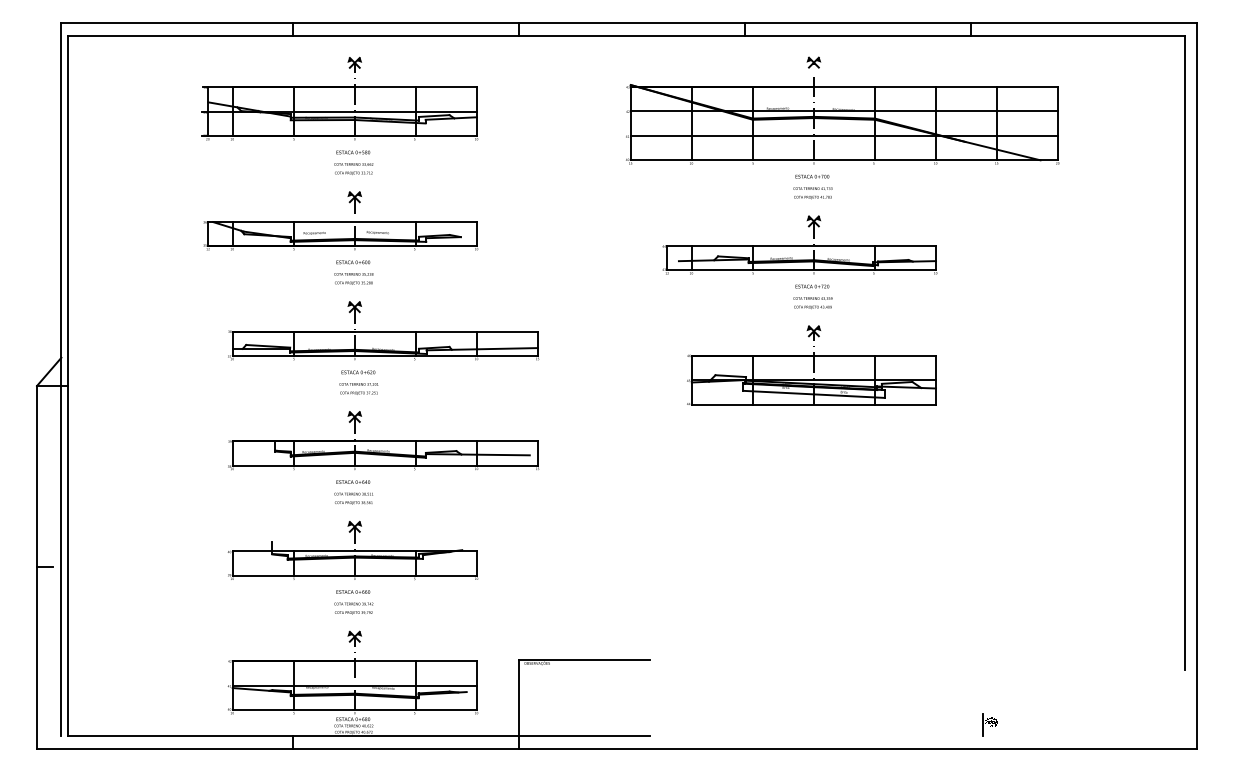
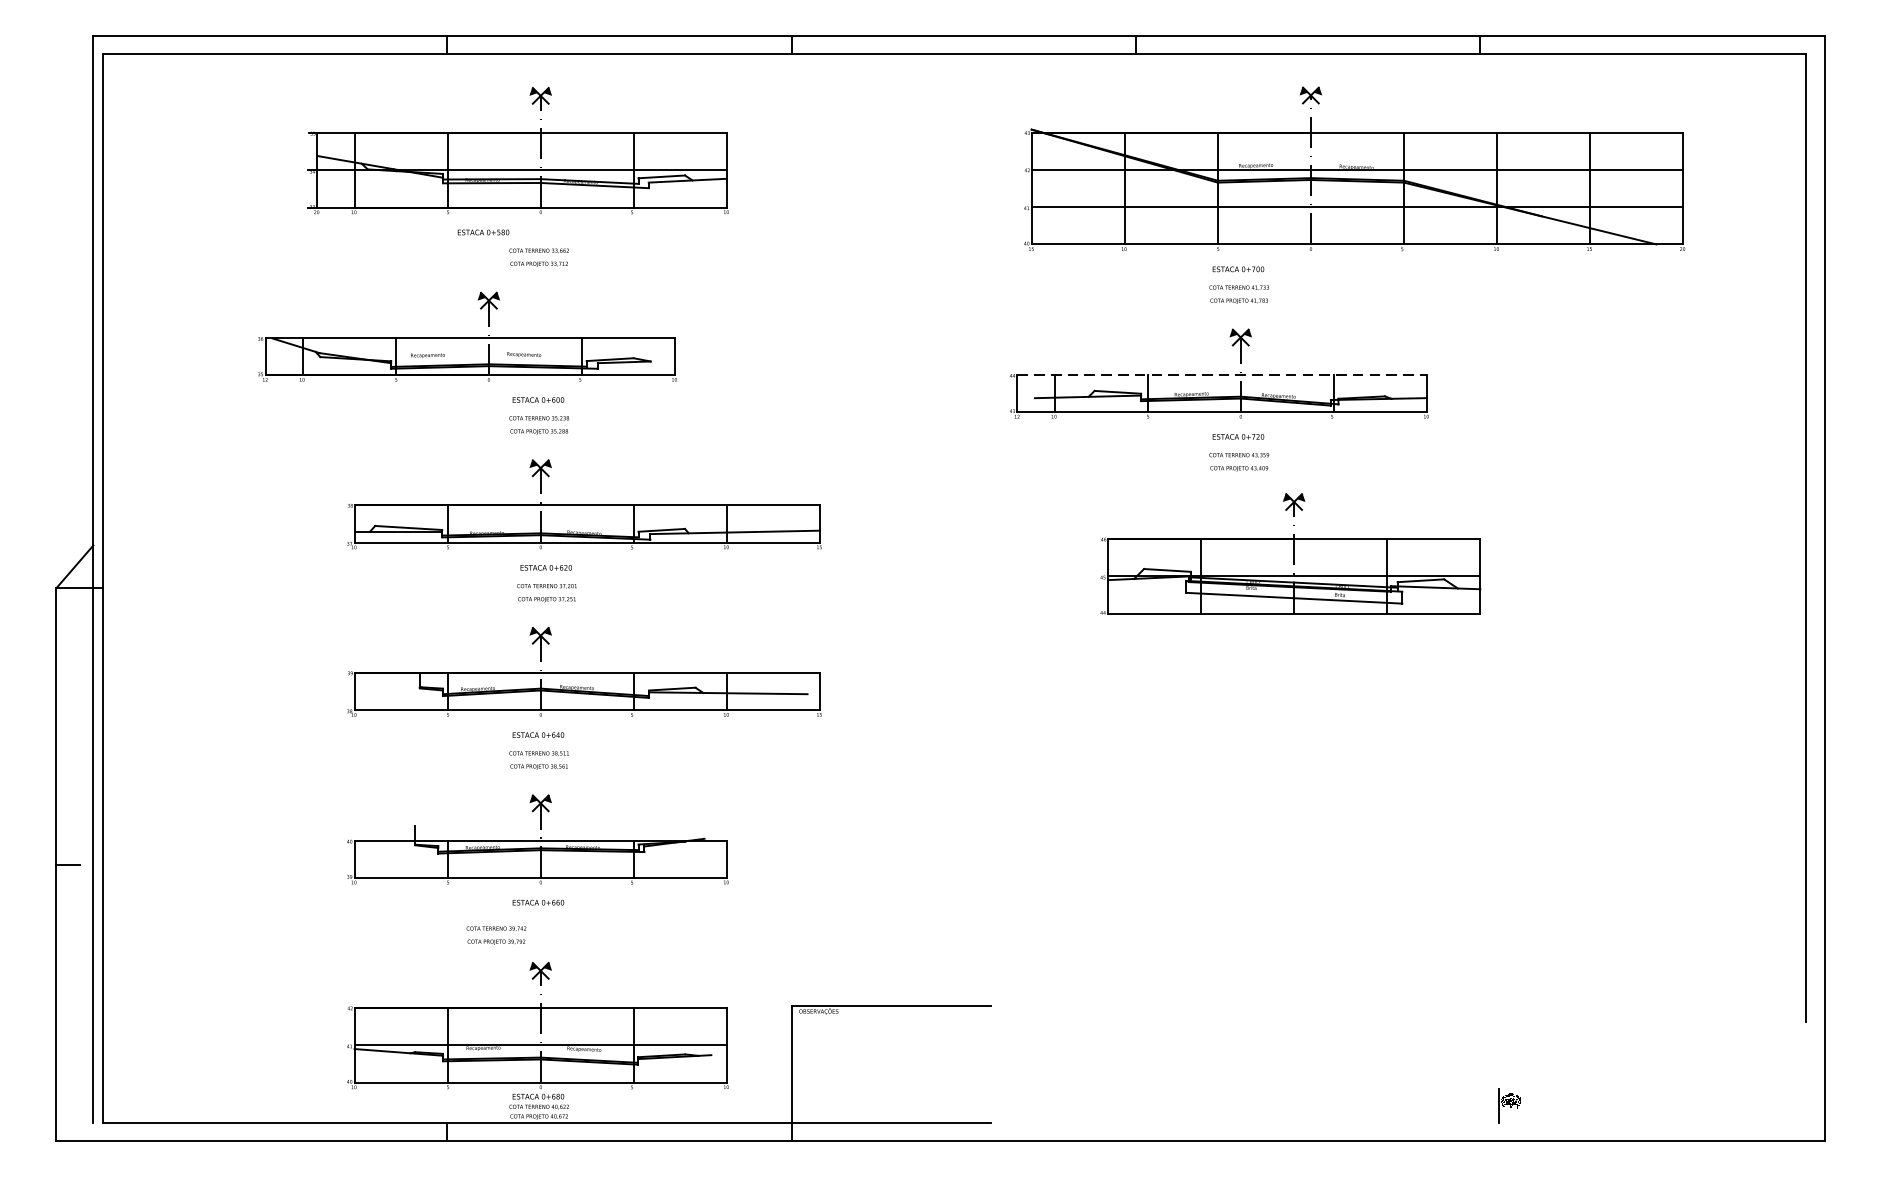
part: (842, 110) -> (1354, 168), moved
text: (353, 152) -> (483, 232), moved
part: (340, 220) -> (467, 336), moved
line: (802, 245) -> (1223, 374), solid -> dashed
part: (811, 365) -> (1290, 554), moved
text: (353, 608) -> (496, 935), moved

